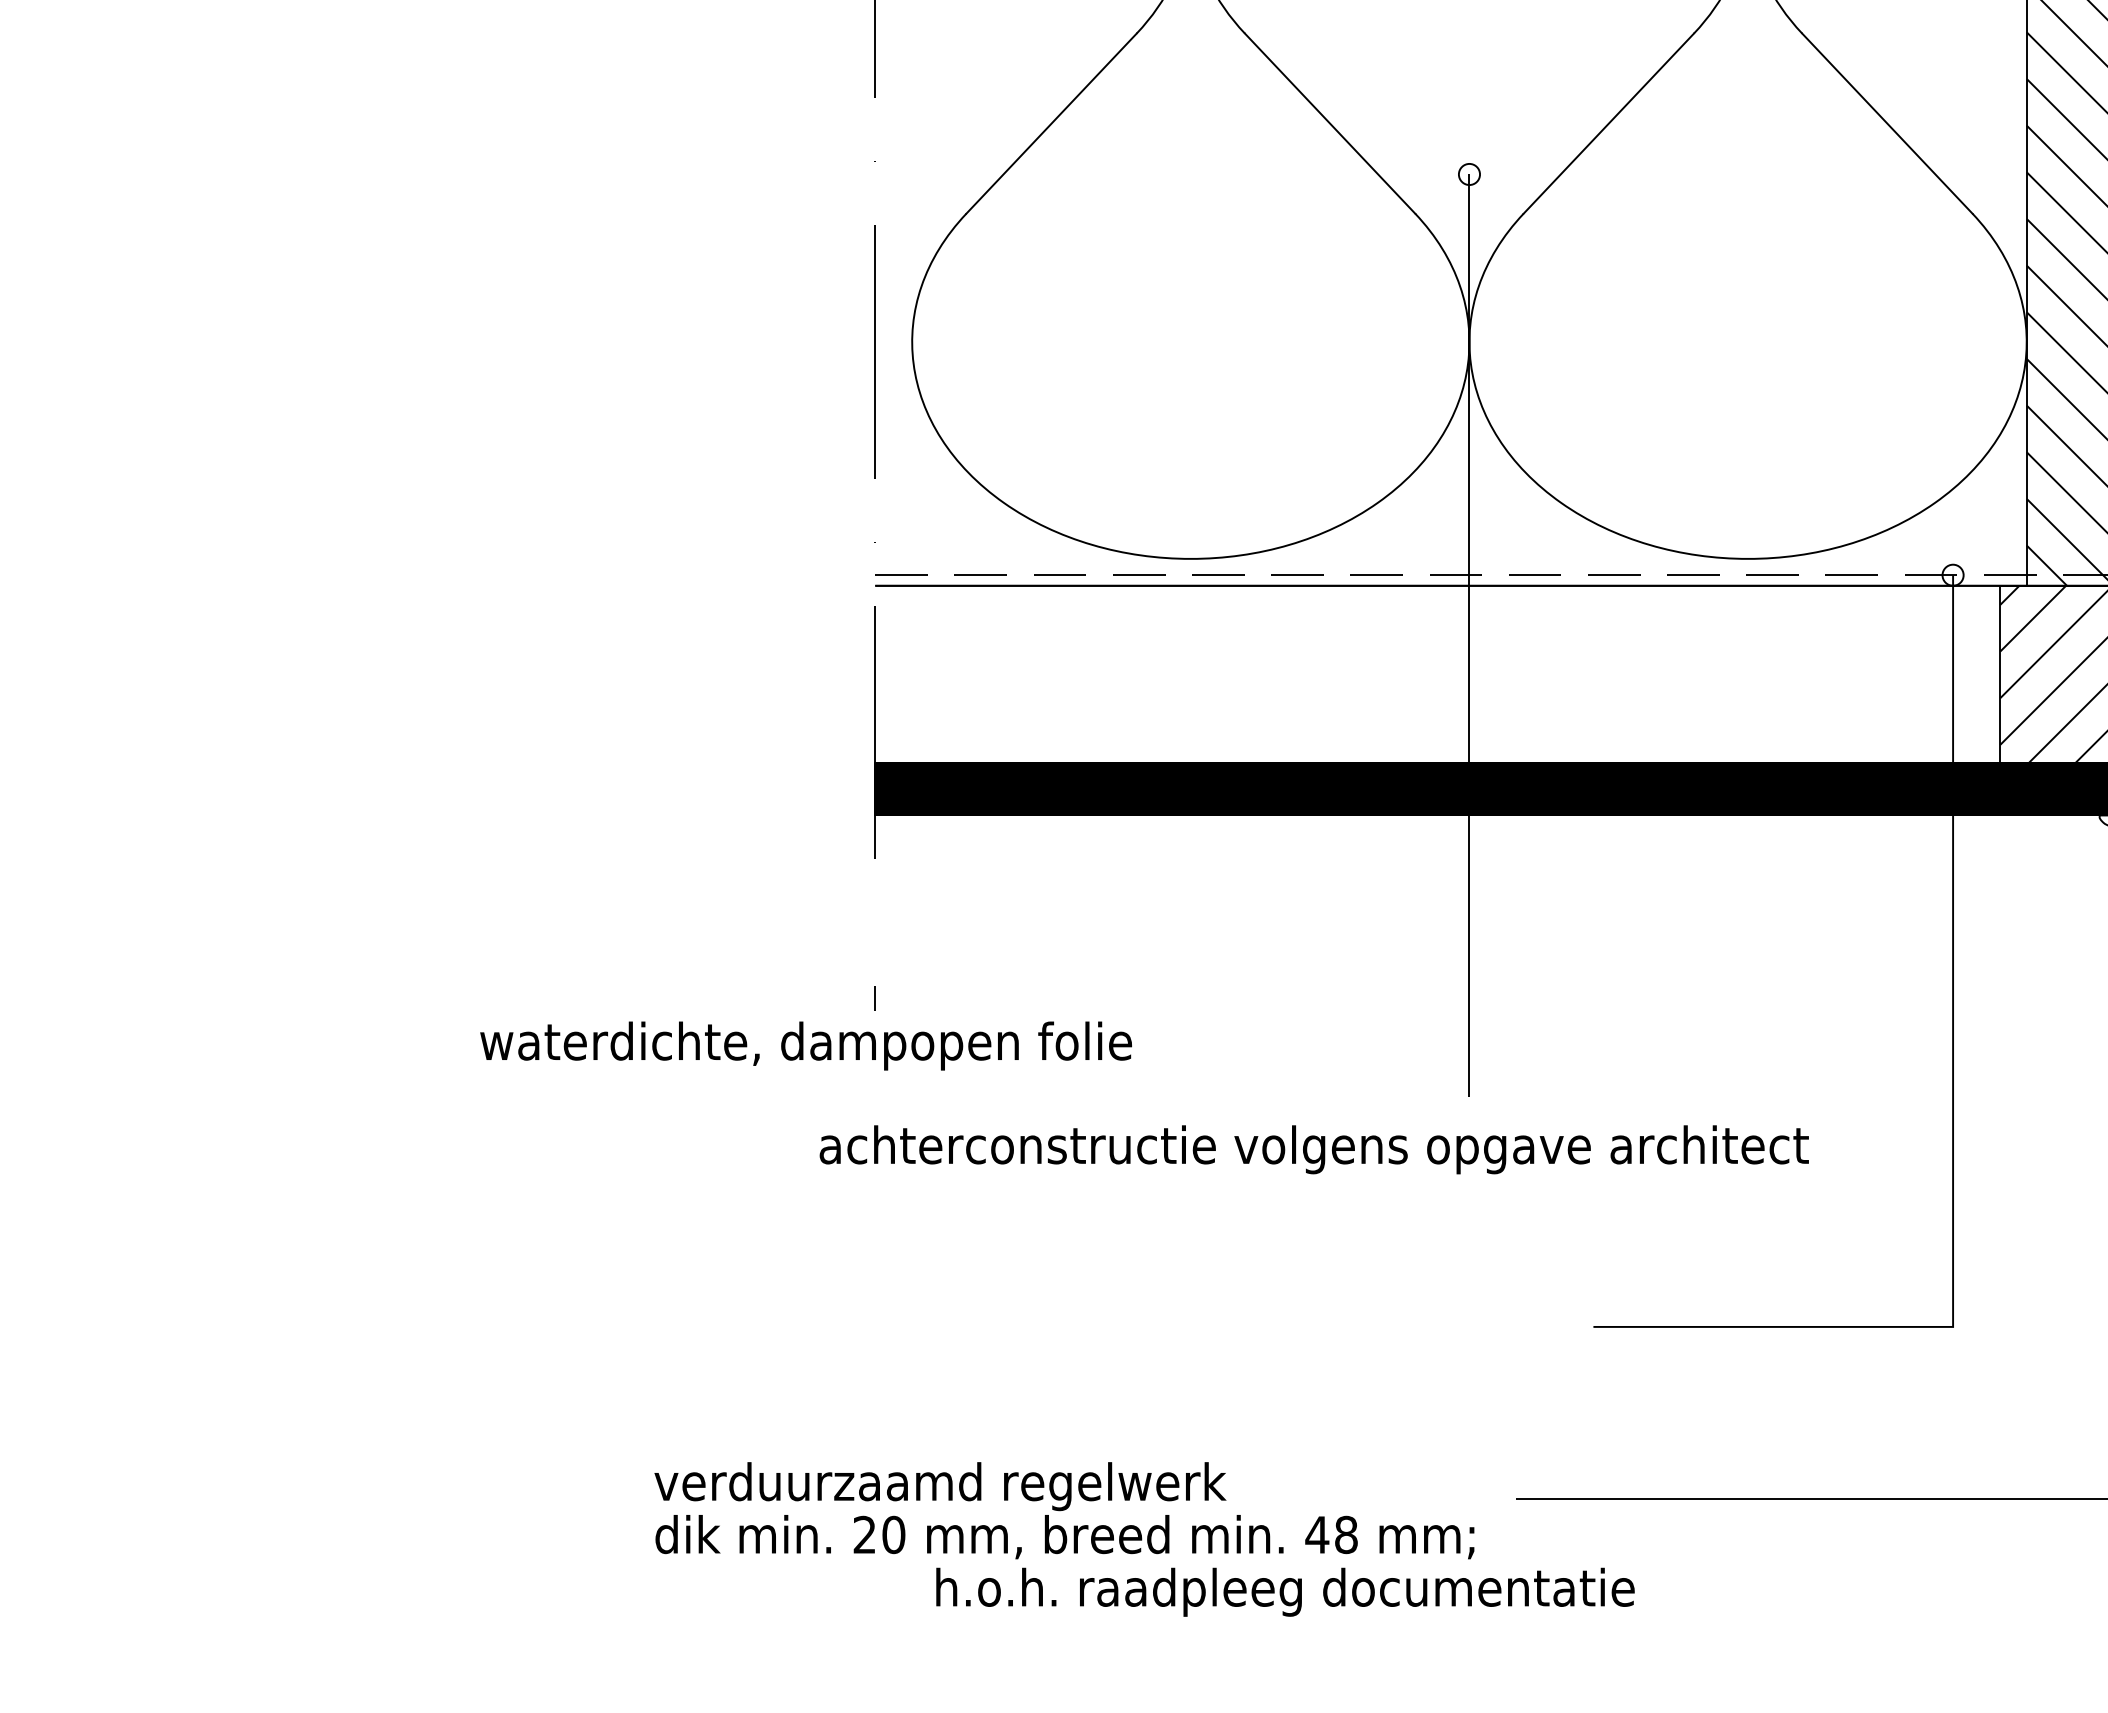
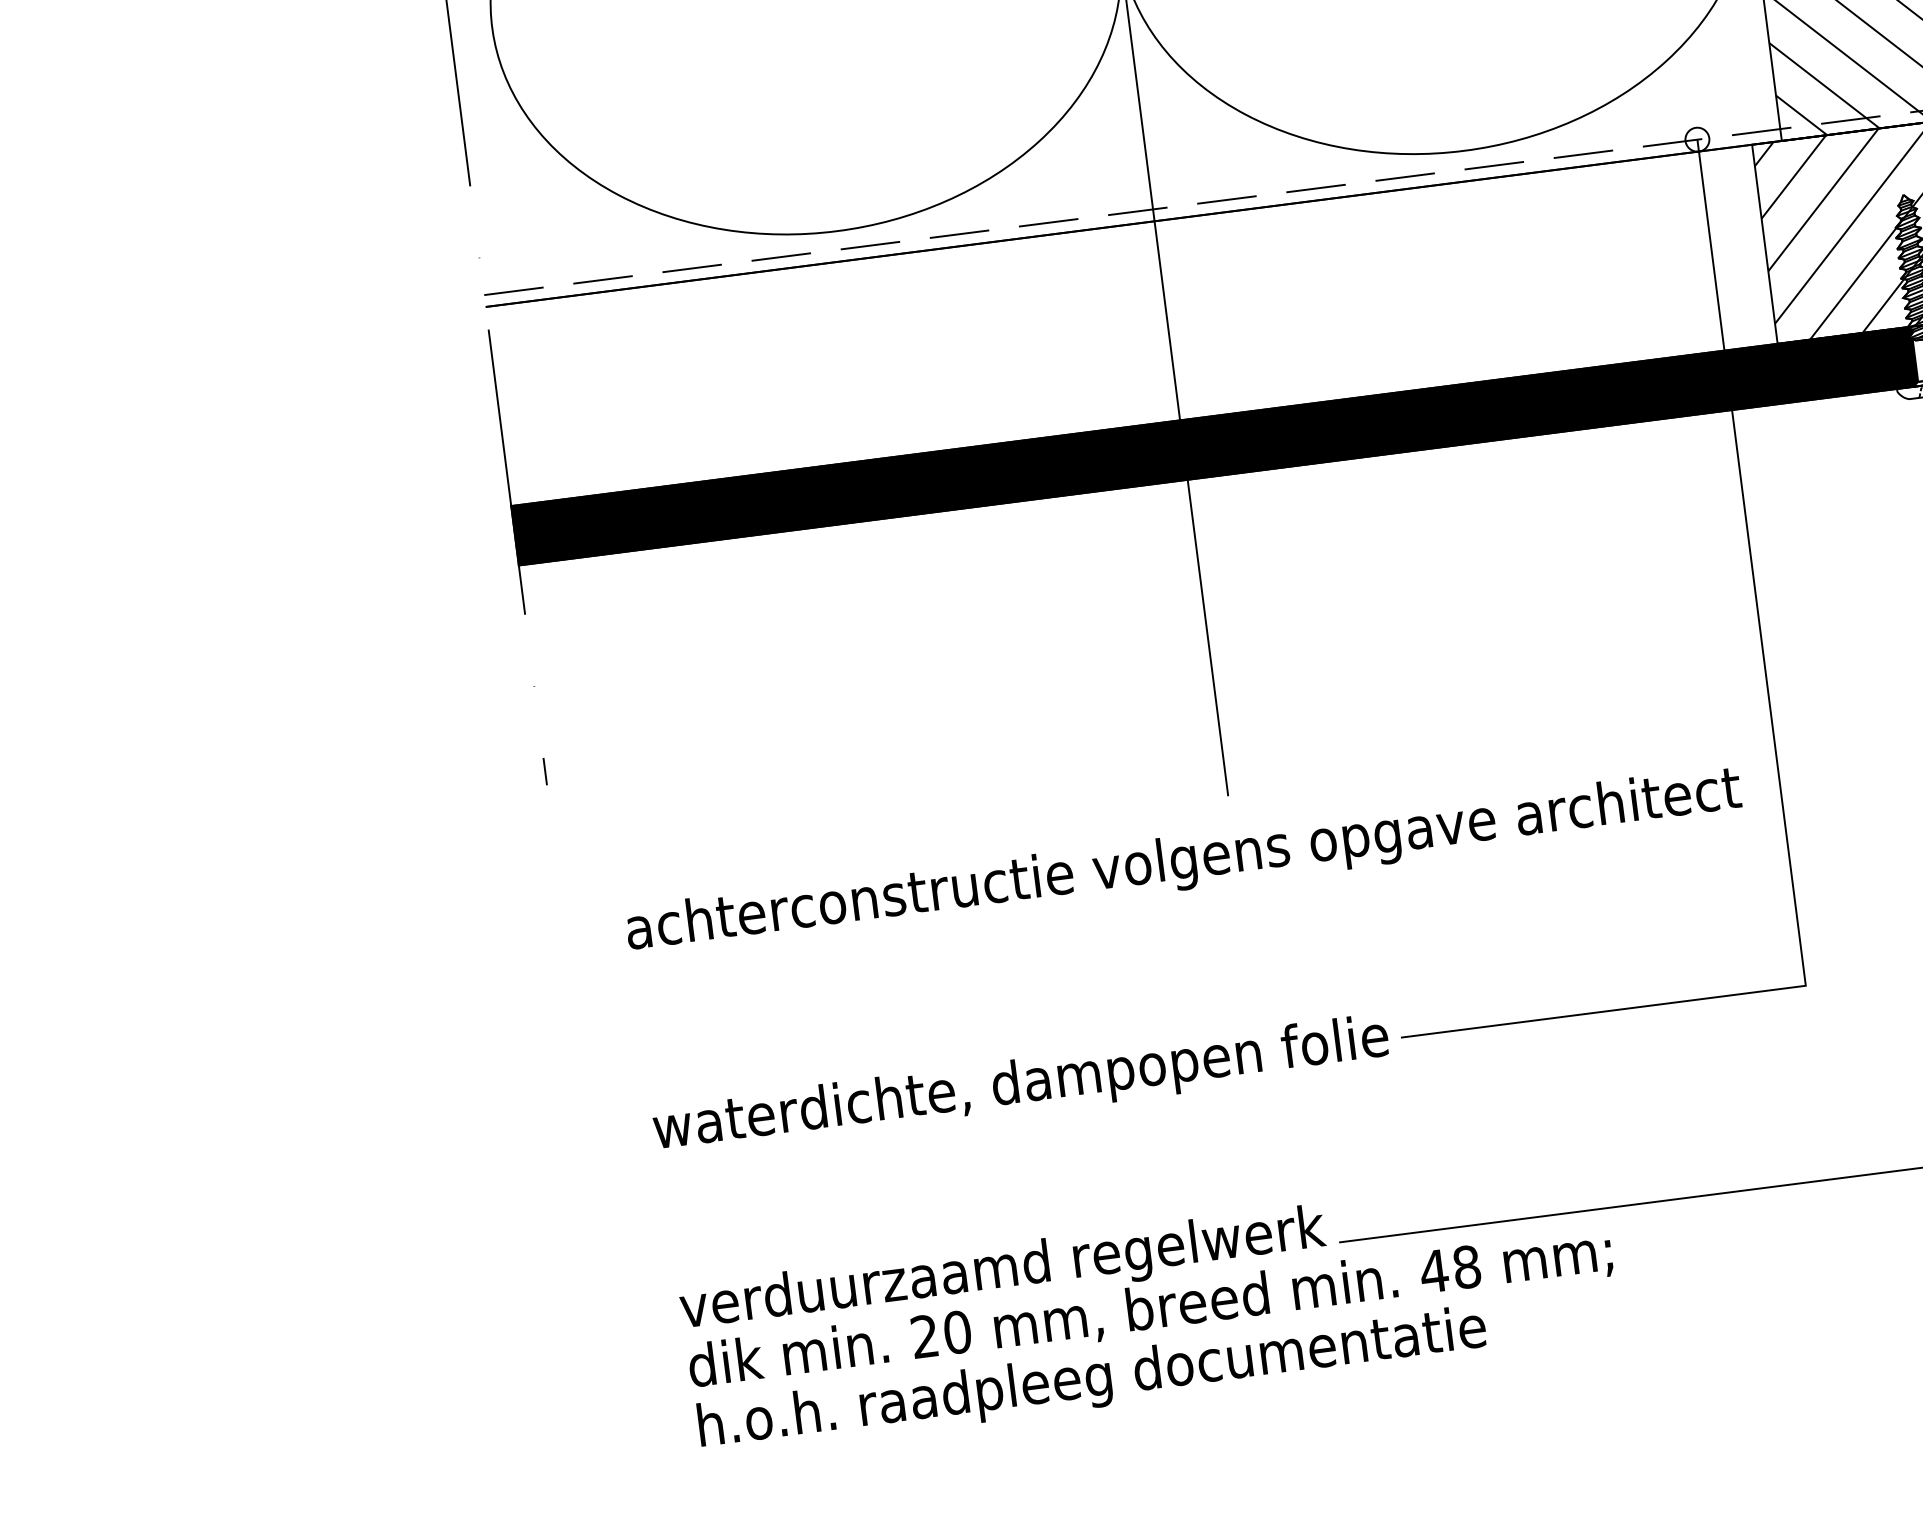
text: (805, 1045) -> (1020, 1085), moved
text: (1313, 1149) -> (1182, 862), moved
text: (1064, 1510) -> (1146, 1280), moved

